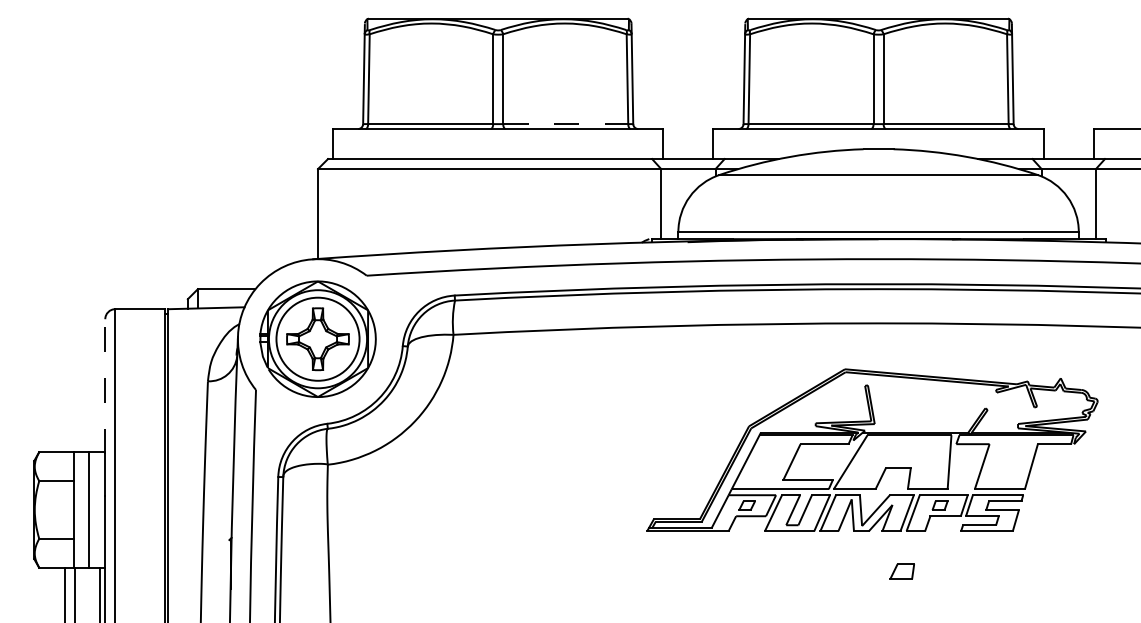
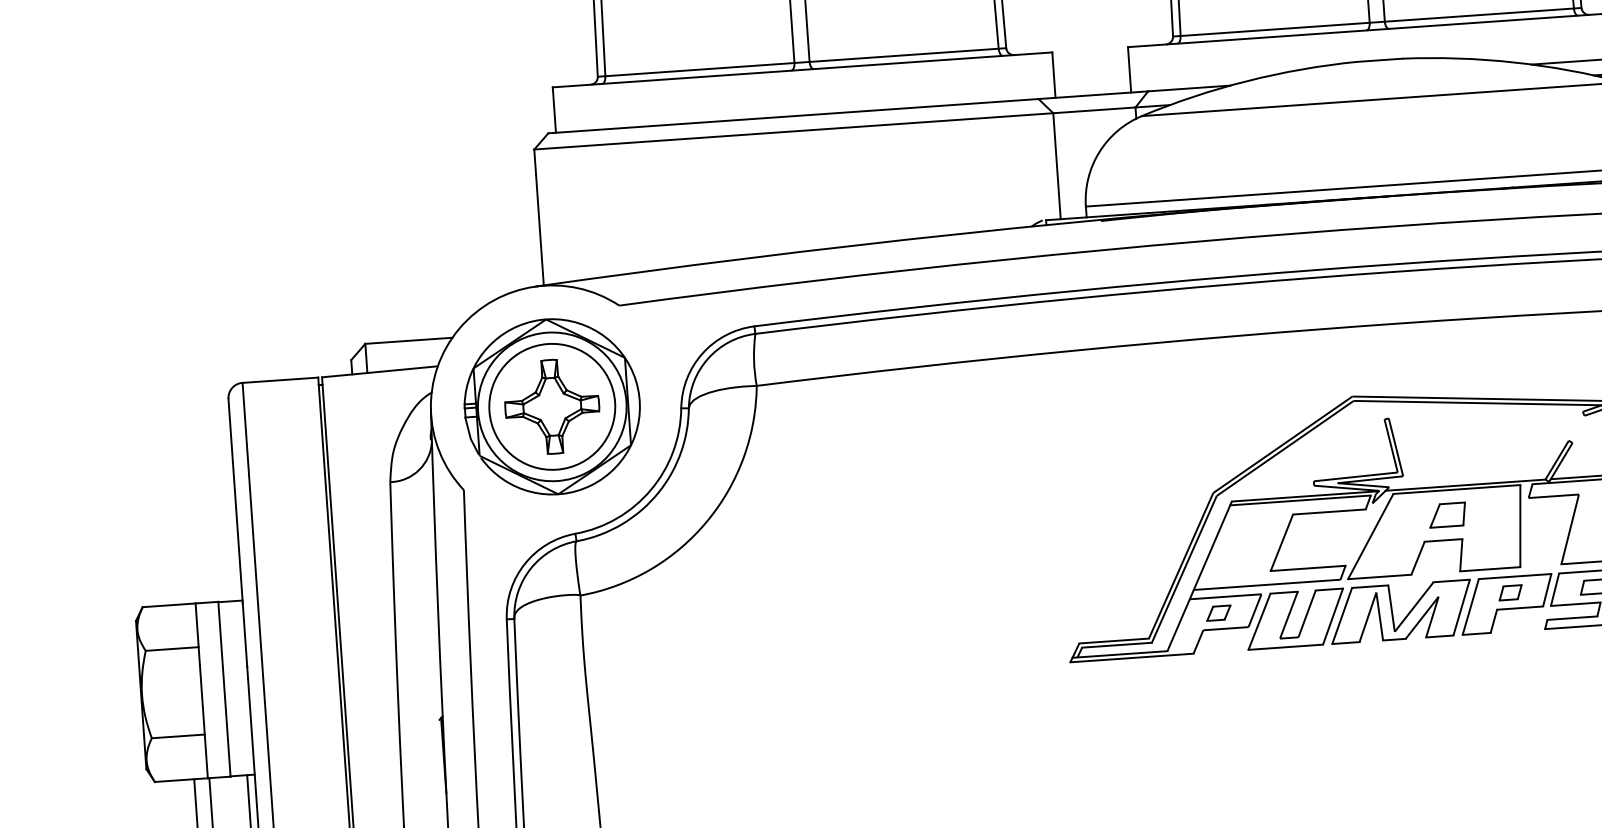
line: (565, 124) -> (903, 55), dashed -> solid
line: (105, 386) -> (235, 500), dashed -> solid
part: (901, 571) -> (1446, 514), moved

